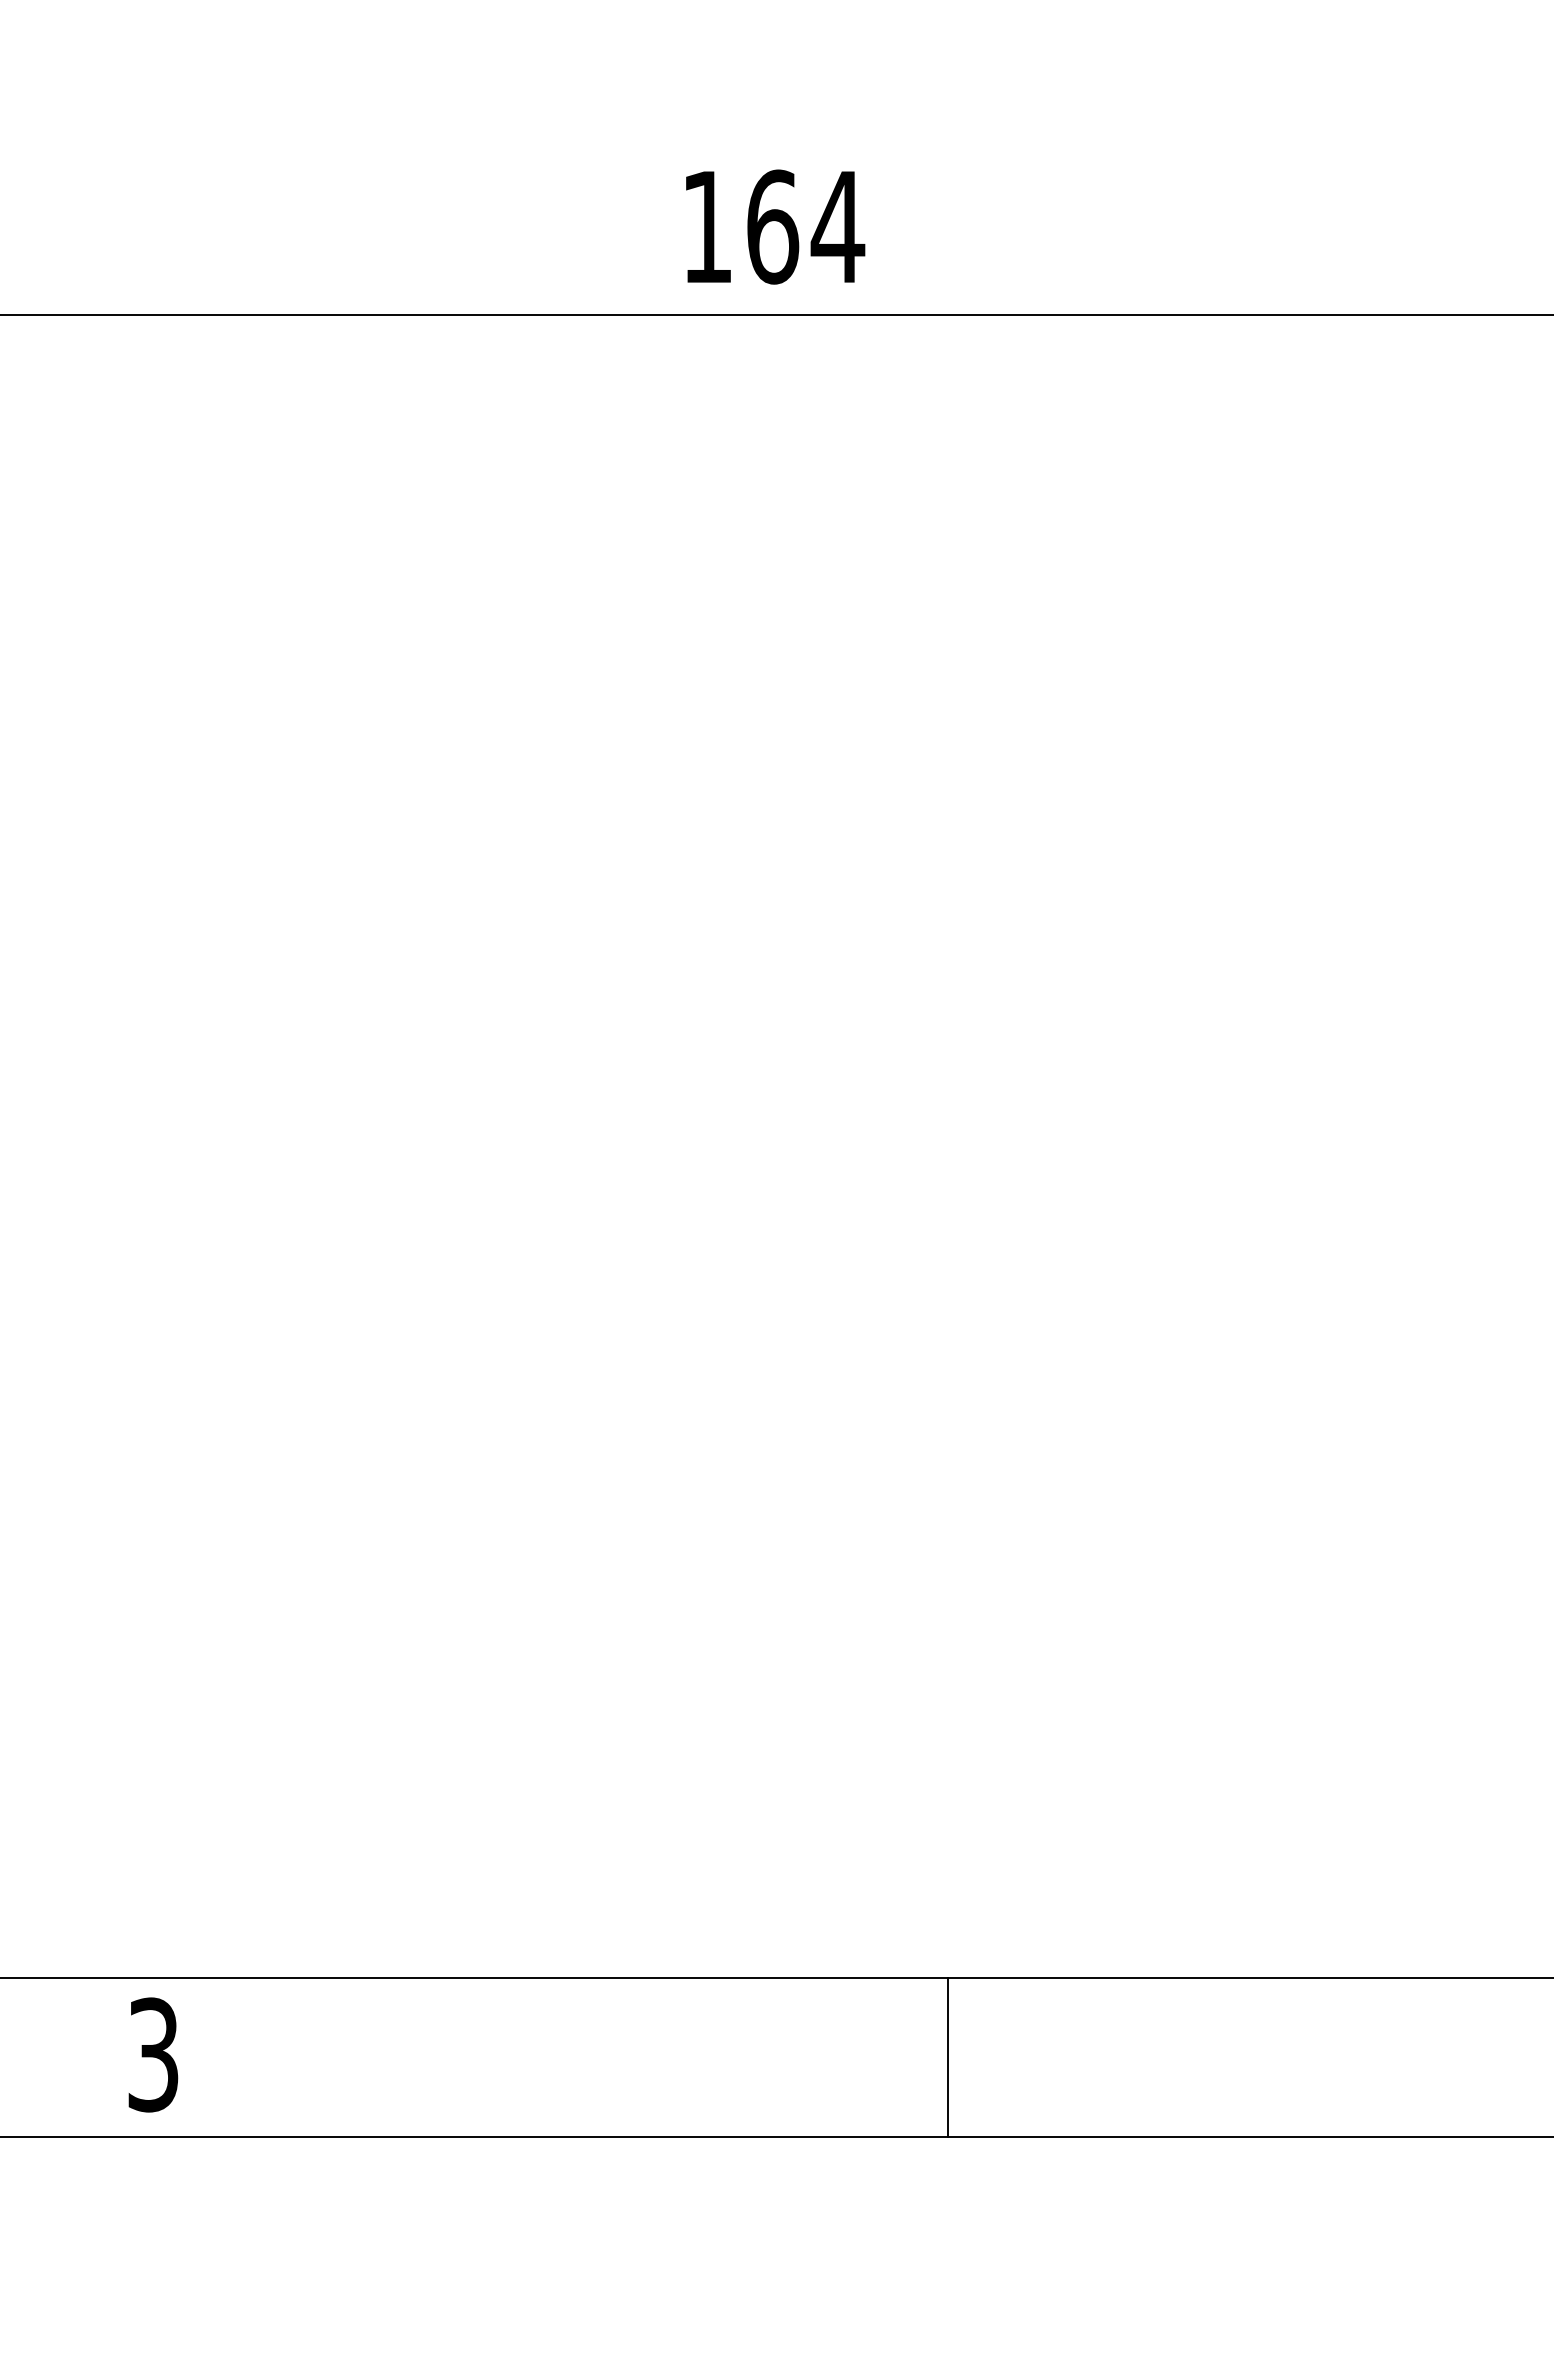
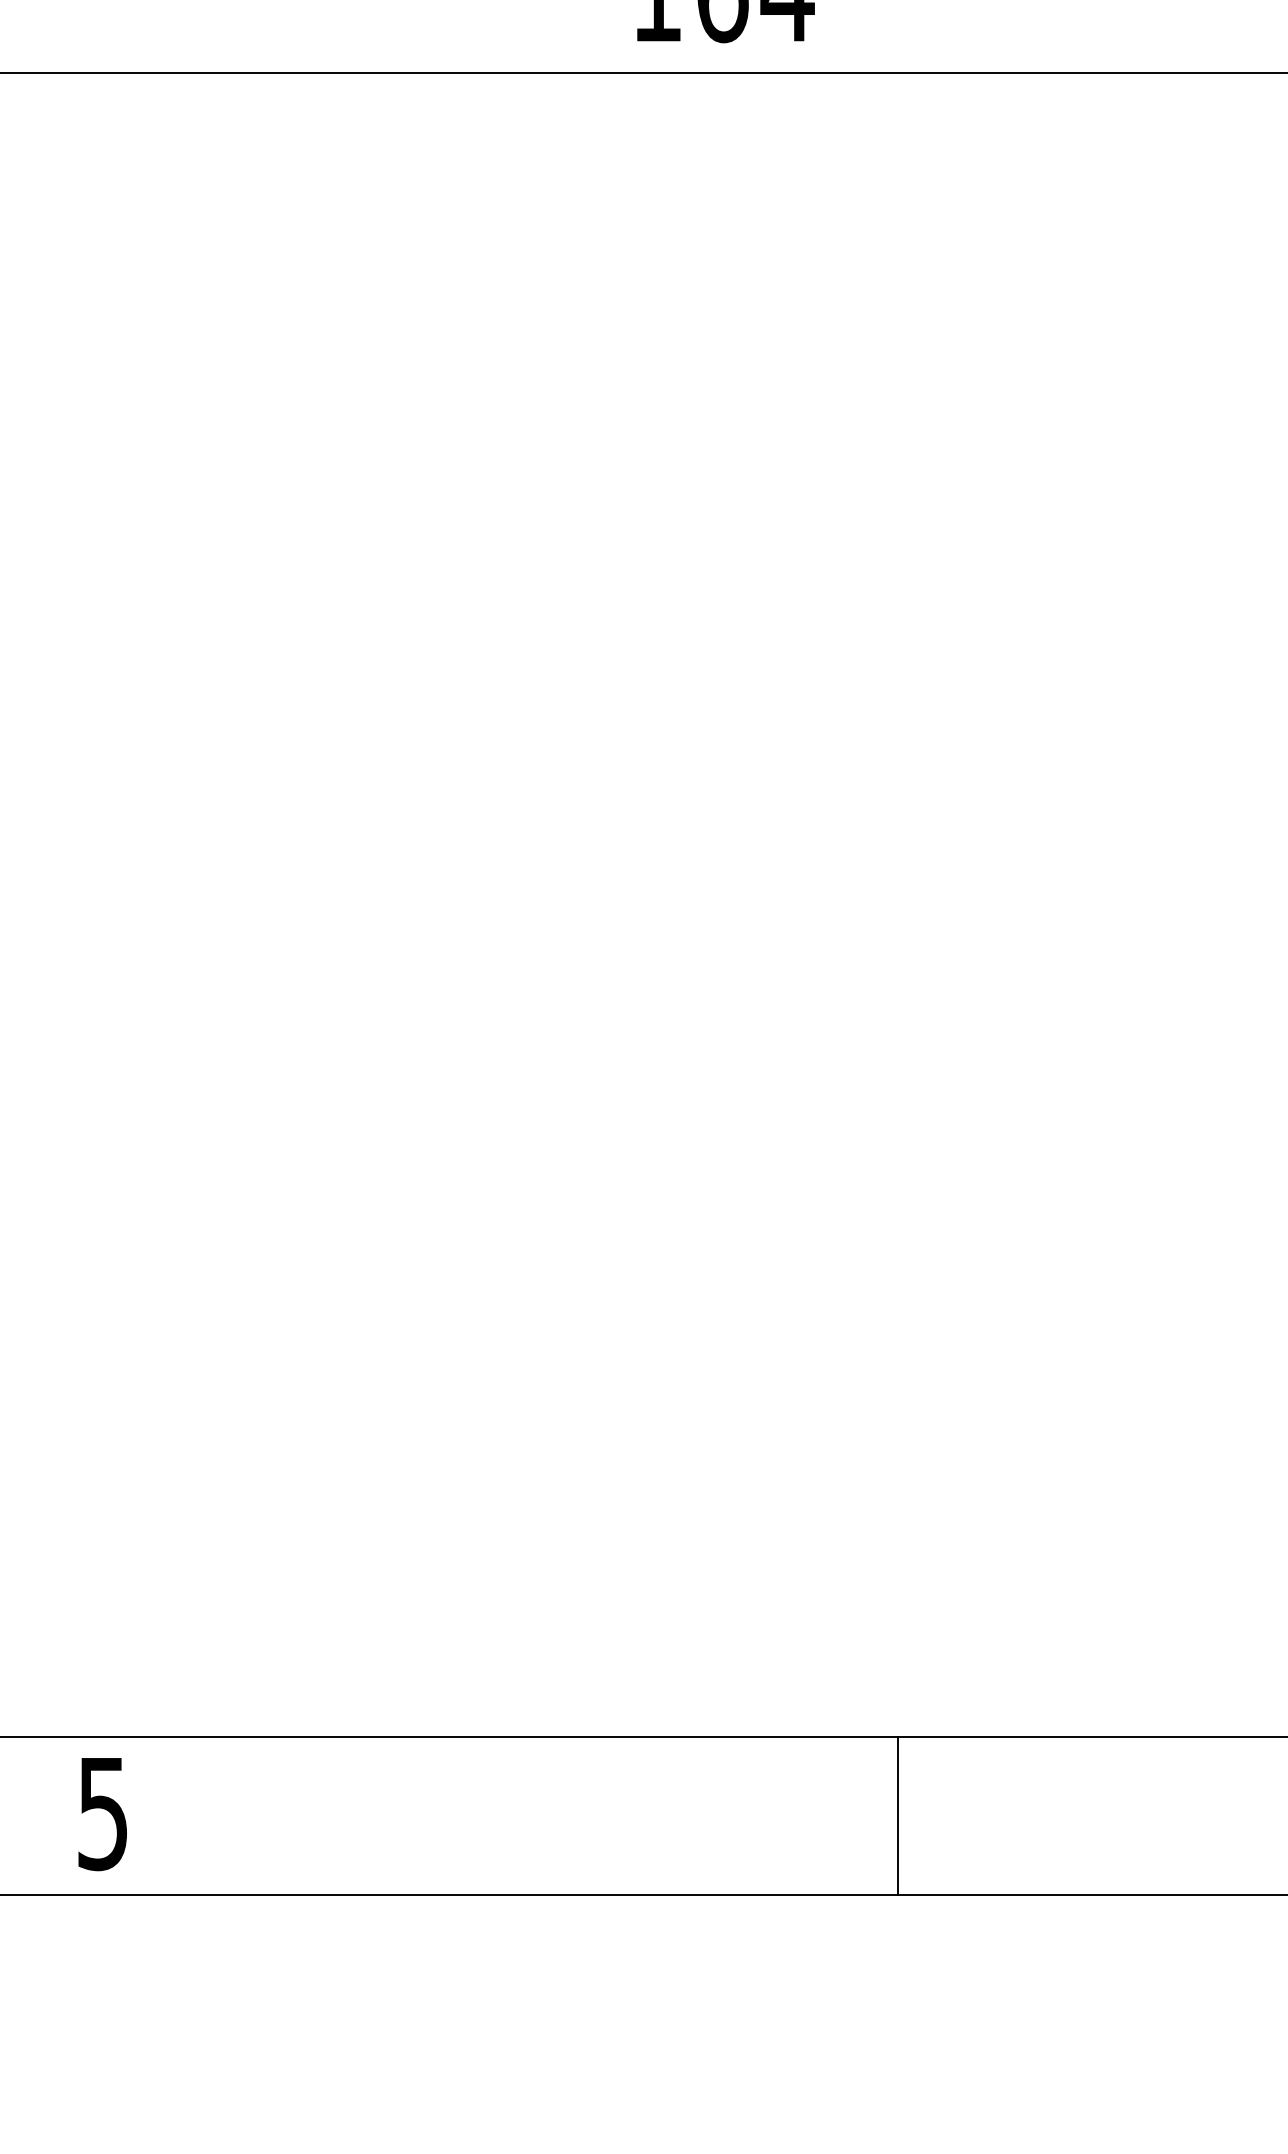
text: (153, 2054) -> (103, 1813), 3 -> 5

